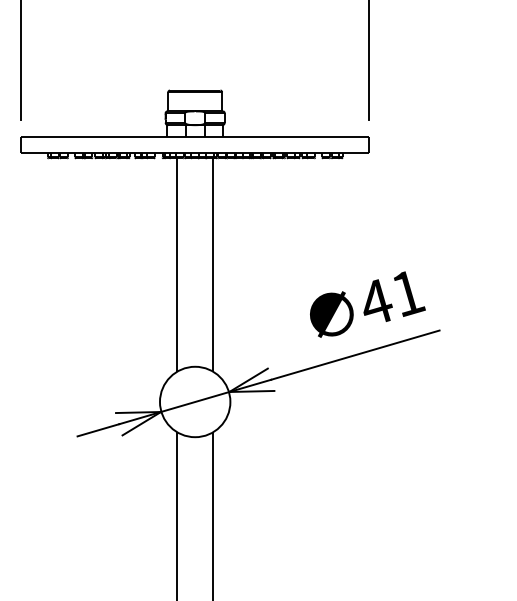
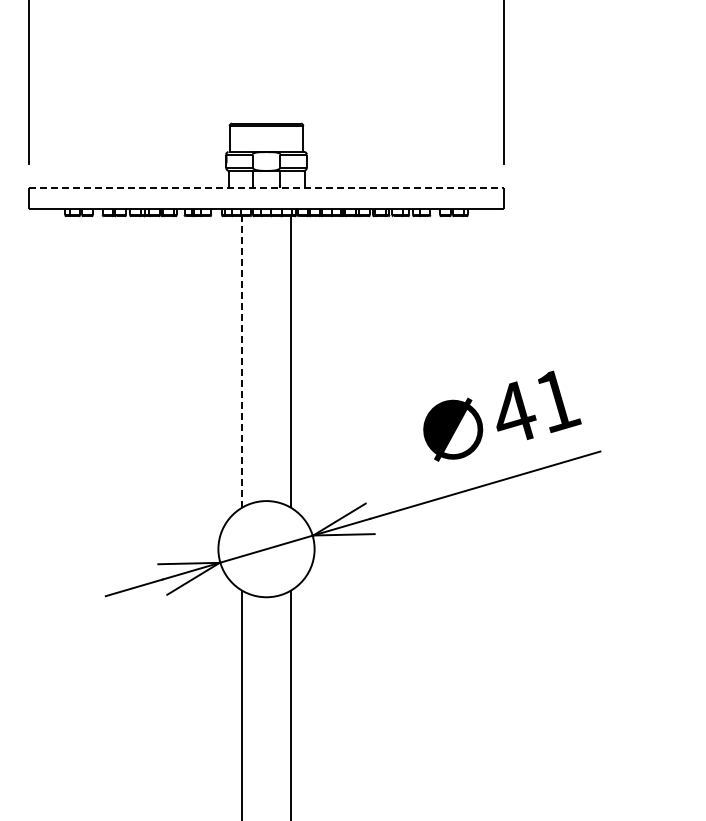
line: (195, 137) -> (266, 187), solid -> dashed
line: (177, 265) -> (242, 362), solid -> dashed

